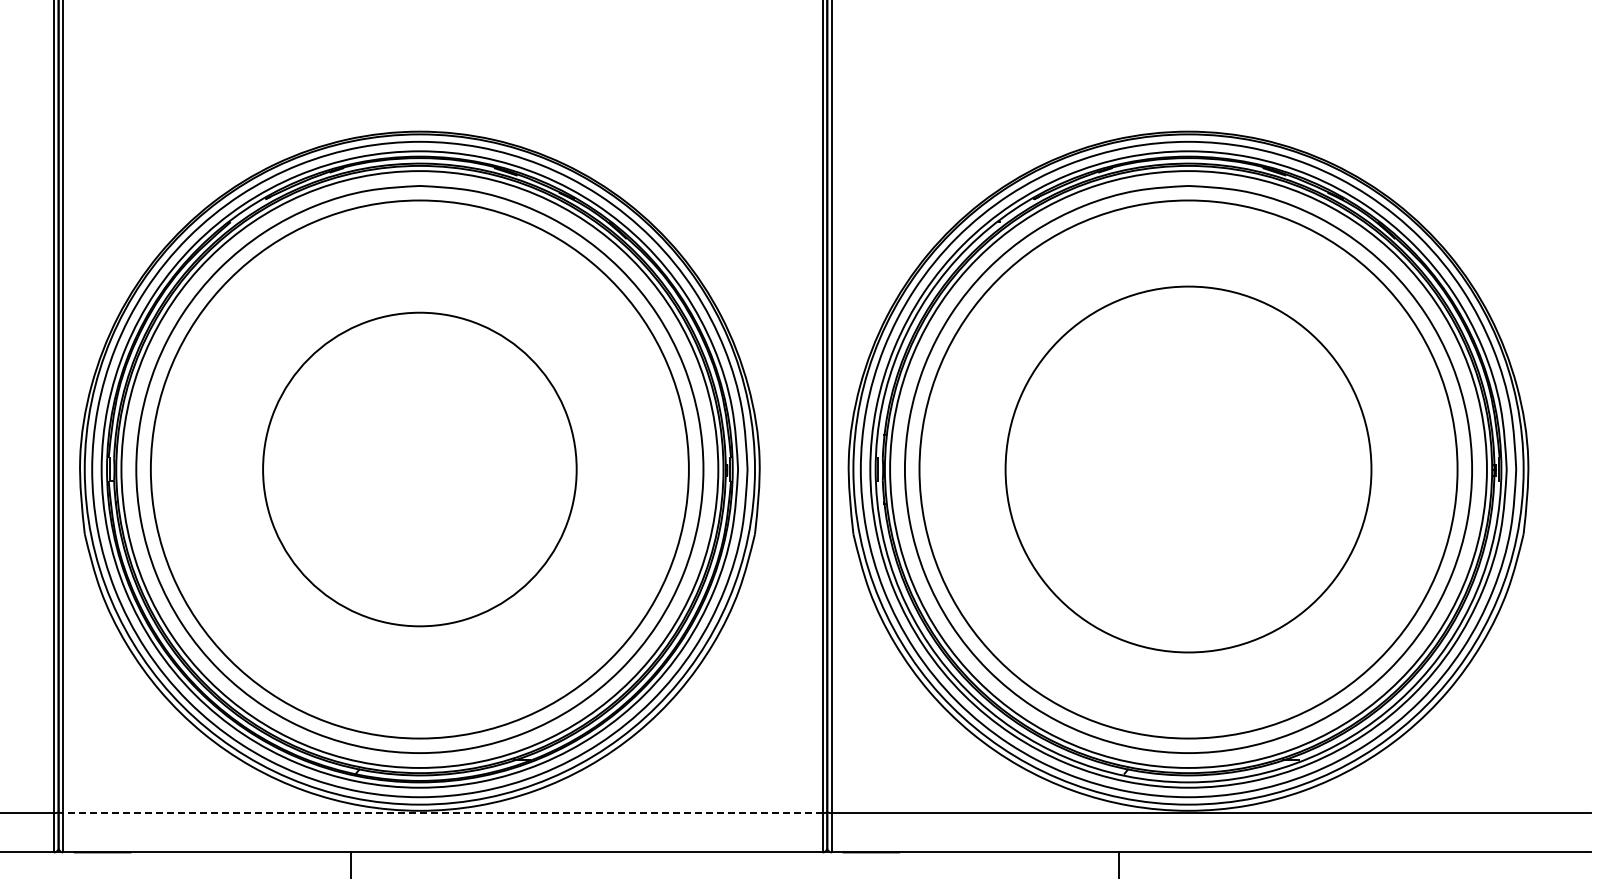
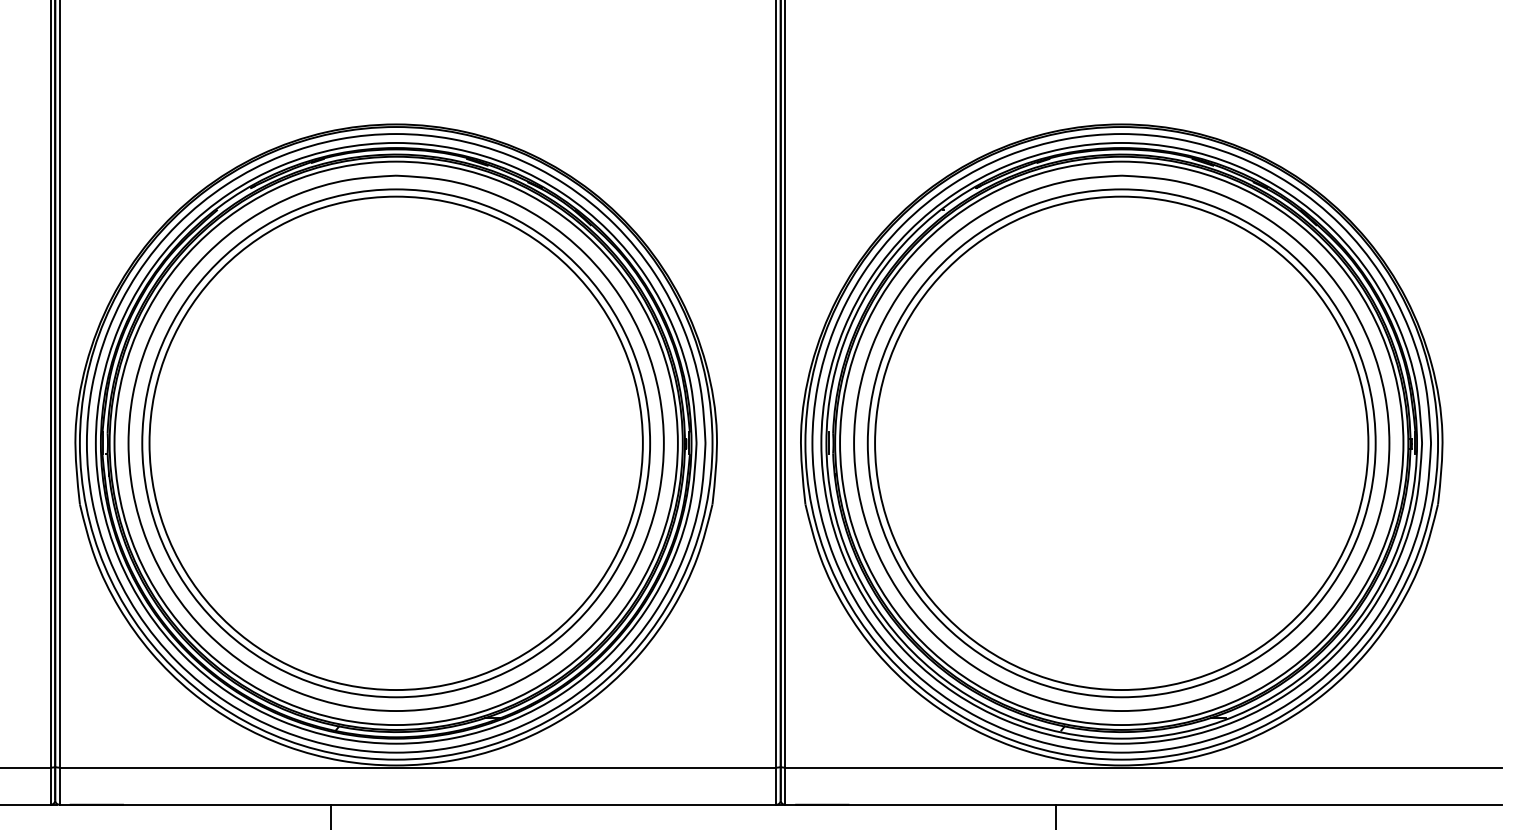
circle: (419, 469) -> (395, 443), size x1.67
circle: (1188, 469) -> (1121, 443), size x1.43
line: (442, 813) -> (417, 768), dashed -> solid

